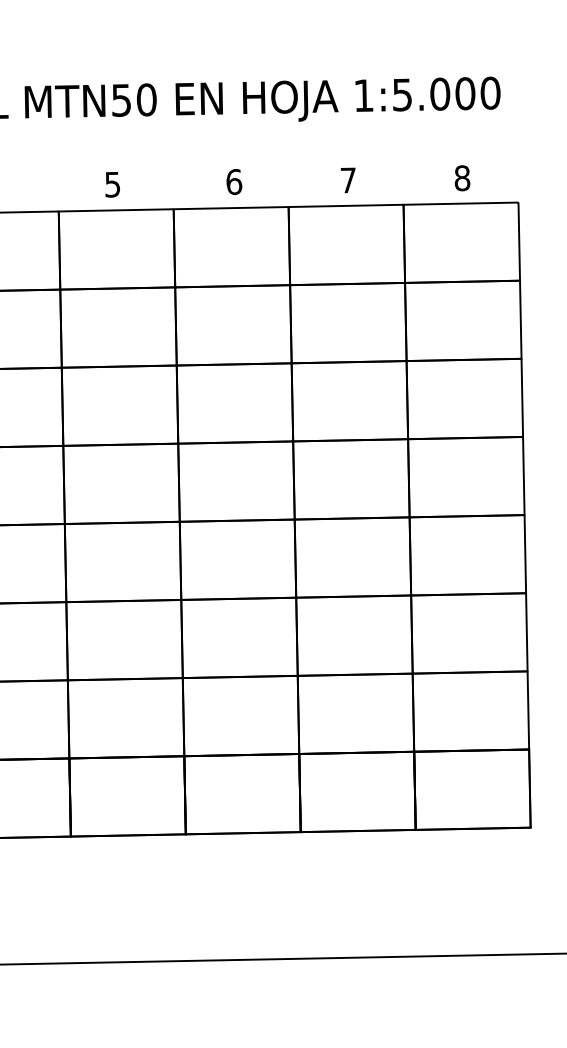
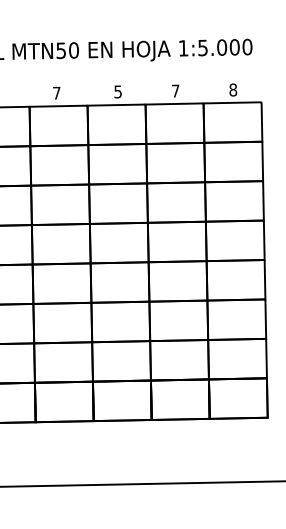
text: (234, 181) -> (118, 91), 6 -> 5
text: (112, 185) -> (56, 93), 5 -> 7

